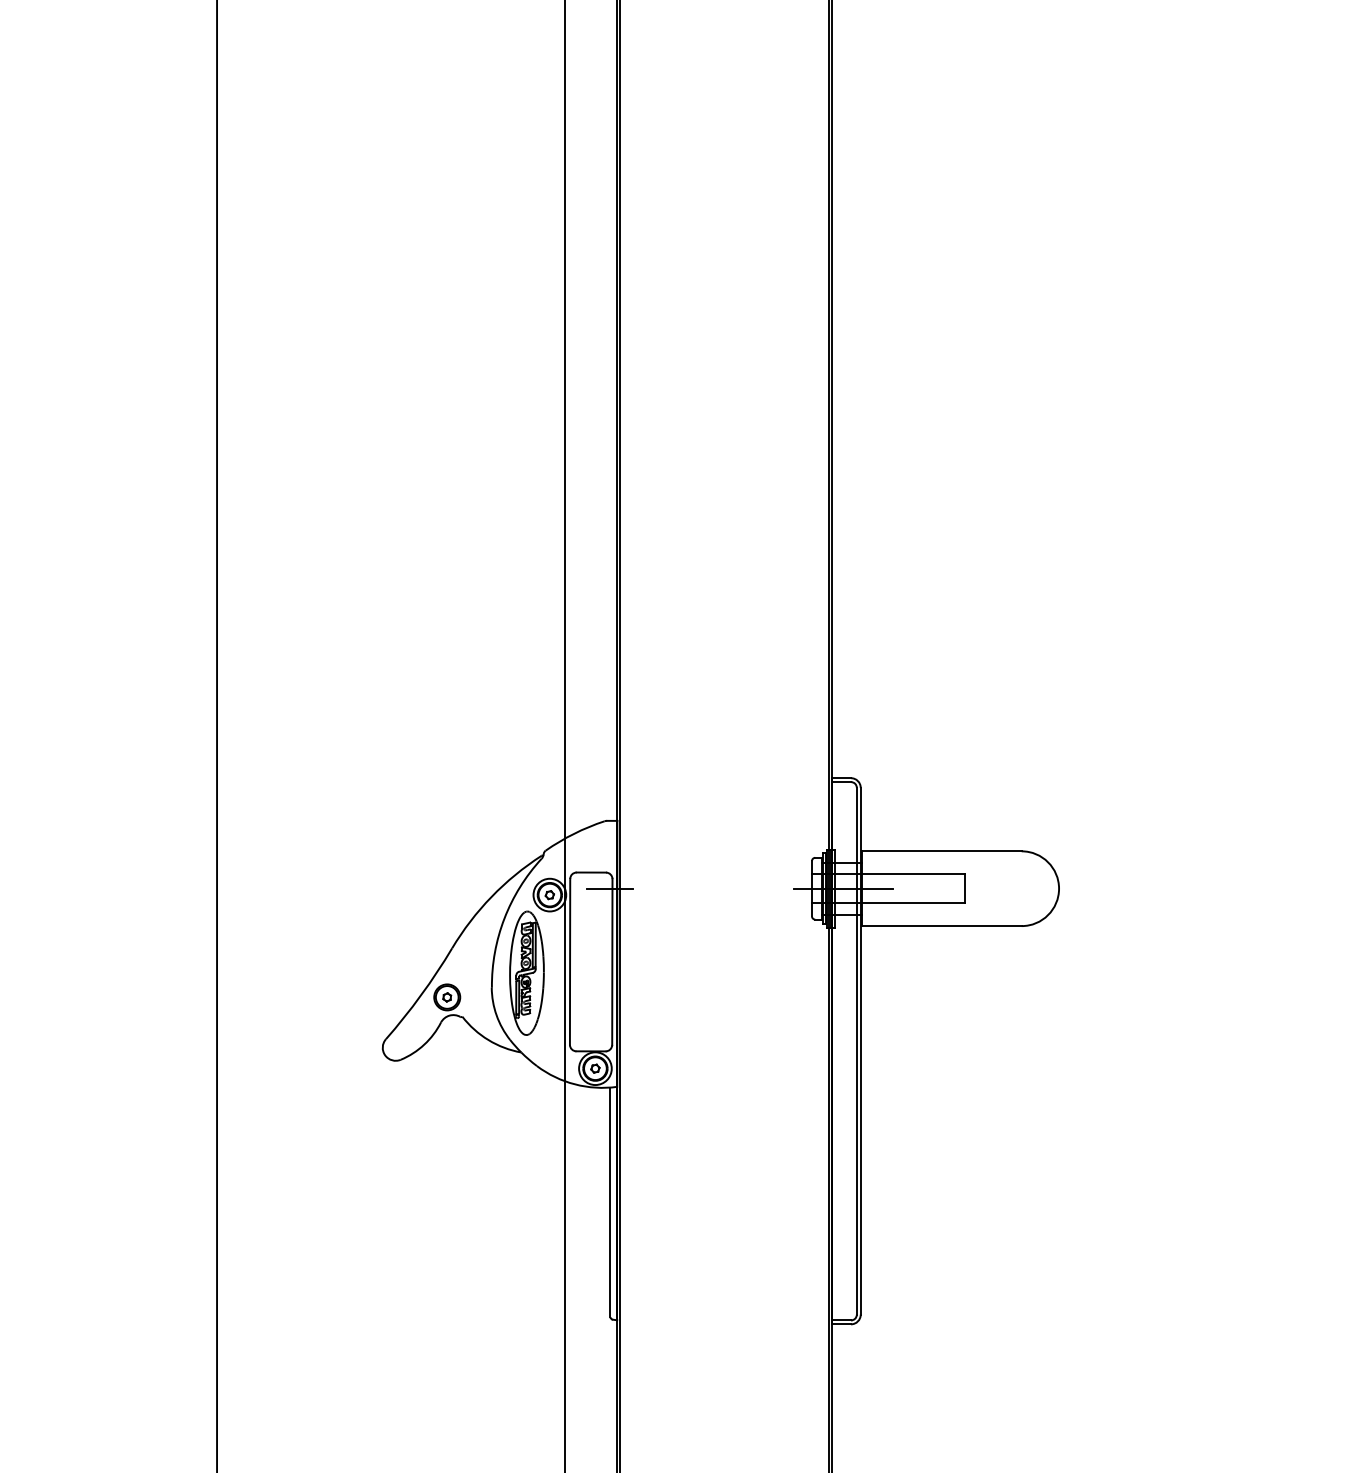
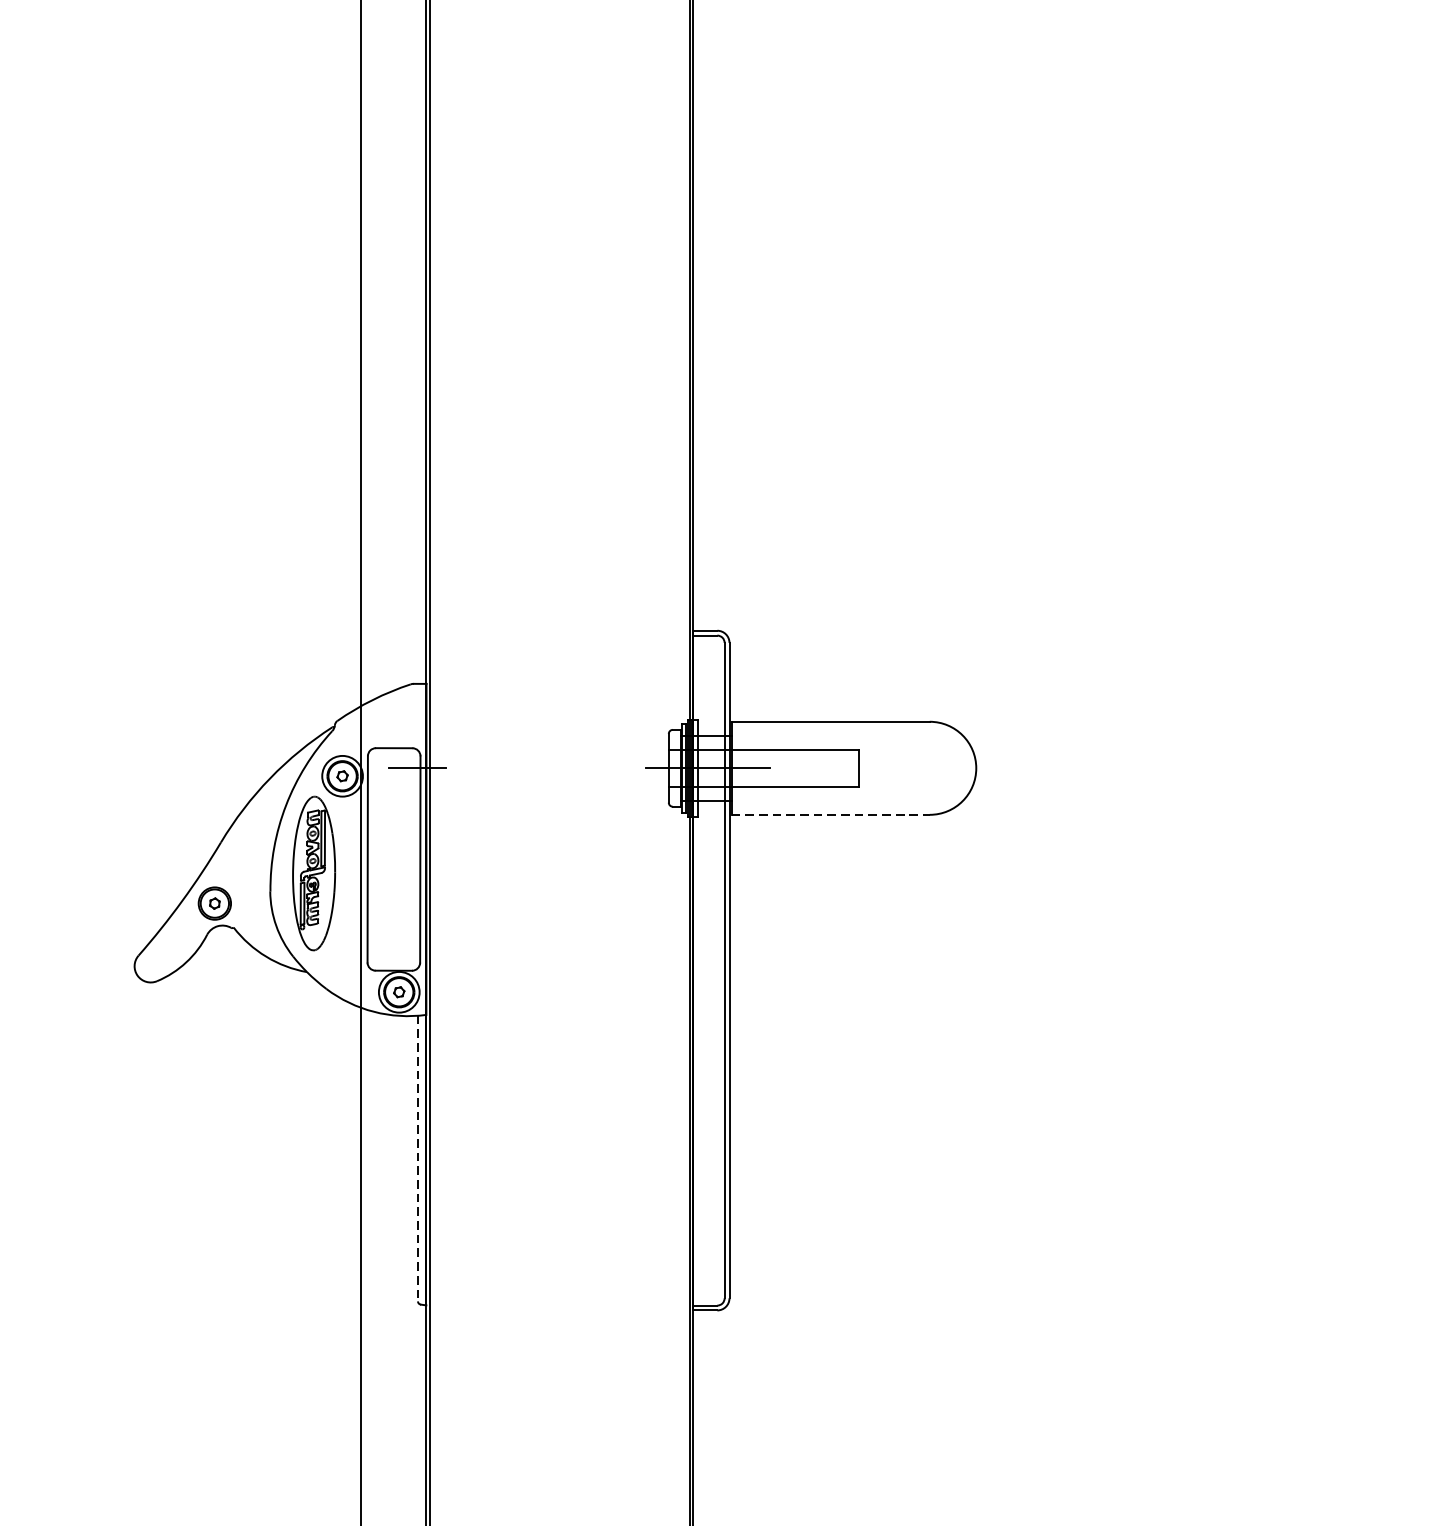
line: (942, 926) -> (831, 815), solid -> dashed
line: (610, 1202) -> (418, 1158), solid -> dashed

